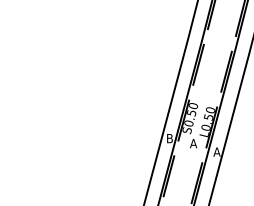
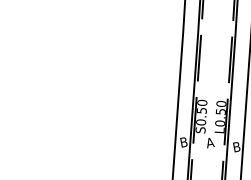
text: (216, 151) -> (236, 146), A -> B

